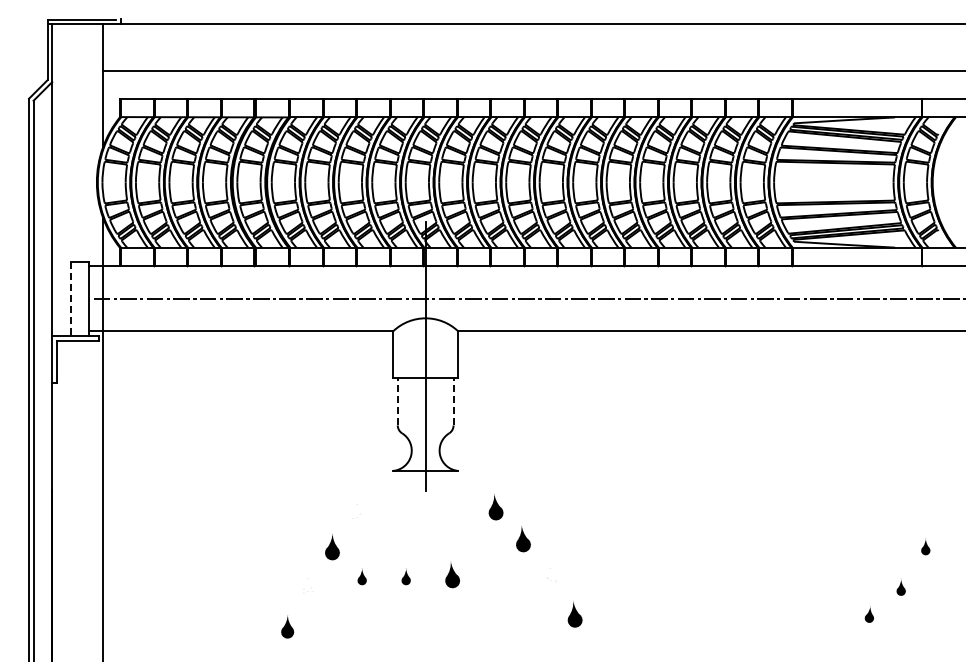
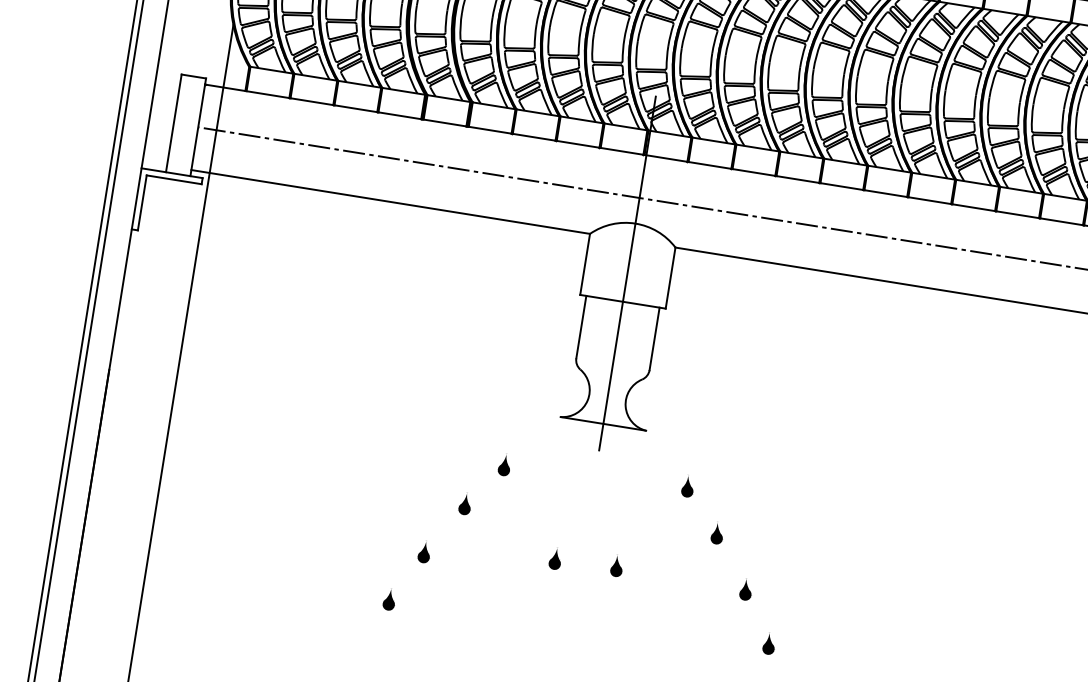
line: (70, 299) -> (173, 124), dashed -> solid
line: (397, 401) -> (581, 326), dashed -> solid
line: (453, 401) -> (654, 338), dashed -> solid
part: (495, 507) -> (687, 486), size x0.62
fill: (356, 512) -> (503, 463), added
part: (523, 538) -> (717, 533), size x0.62
part: (332, 546) -> (465, 503), size x0.62
part: (452, 574) -> (616, 565), size x0.62
part: (361, 576) -> (496, 548), removed
fill: (551, 576) -> (746, 588), added
fill: (307, 586) -> (423, 550), added
part: (574, 614) -> (768, 643), size x0.62
part: (287, 626) -> (389, 599), size x0.71

